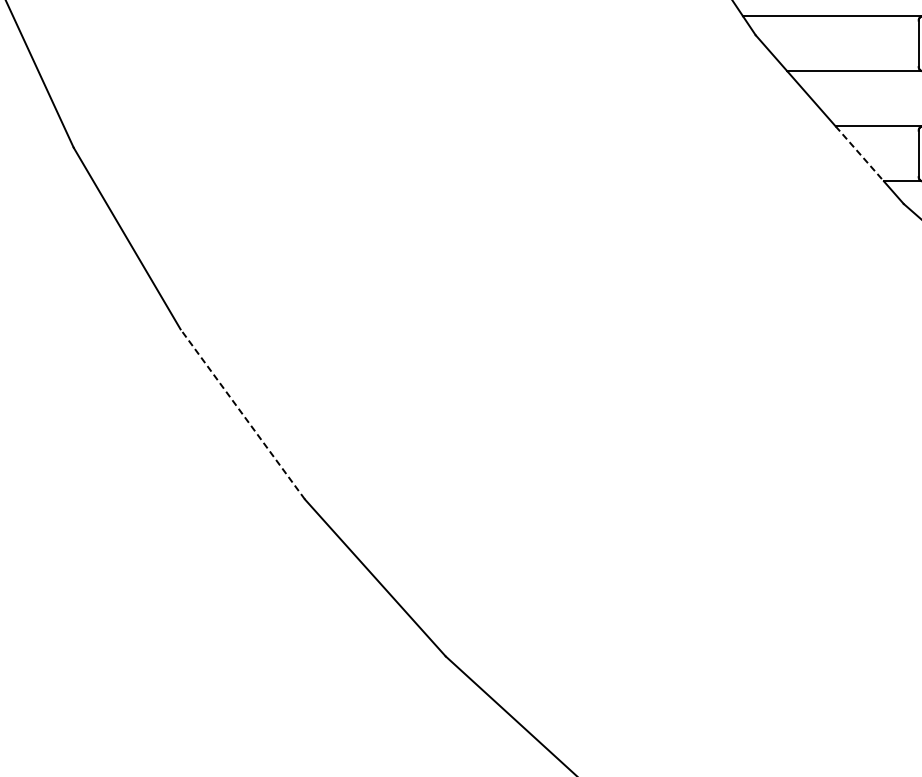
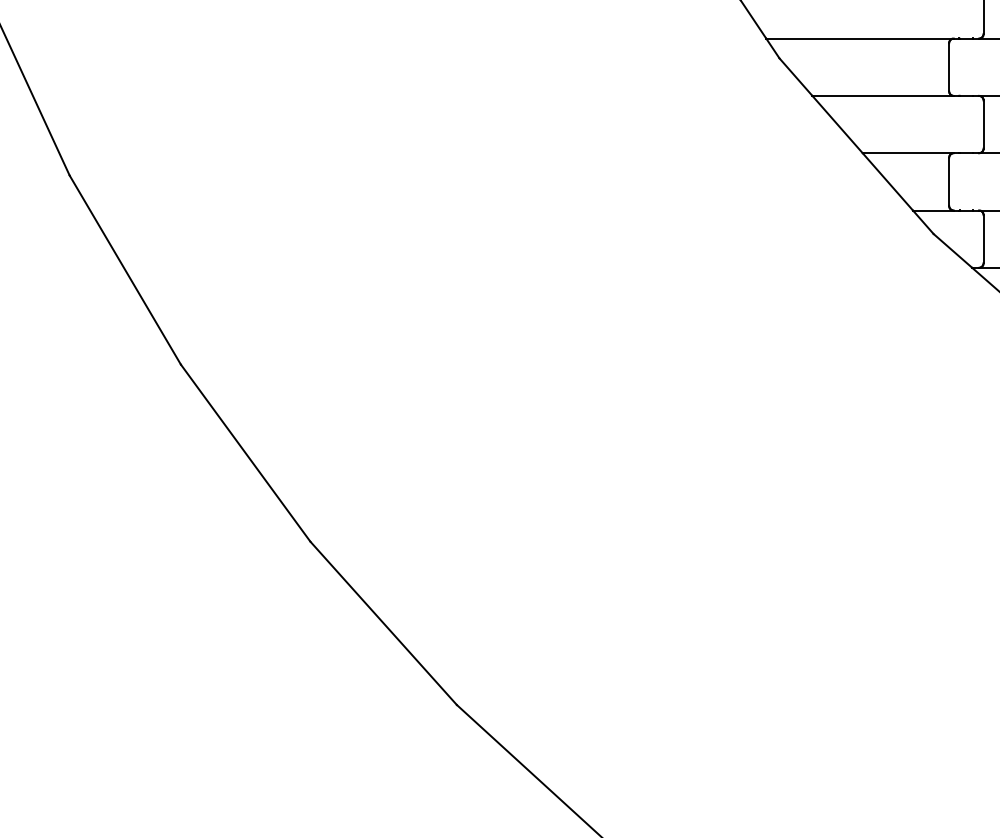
line: (860, 154) -> (888, 182), dashed -> solid
line: (242, 414) -> (245, 453), dashed -> solid

